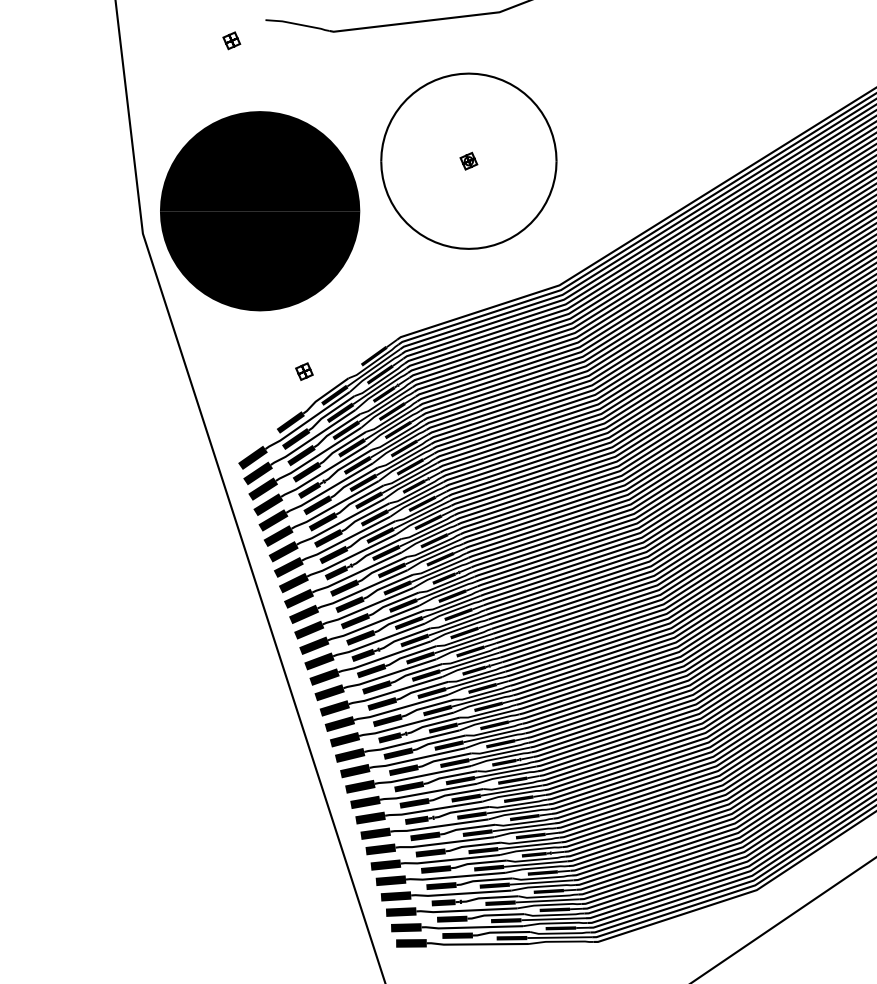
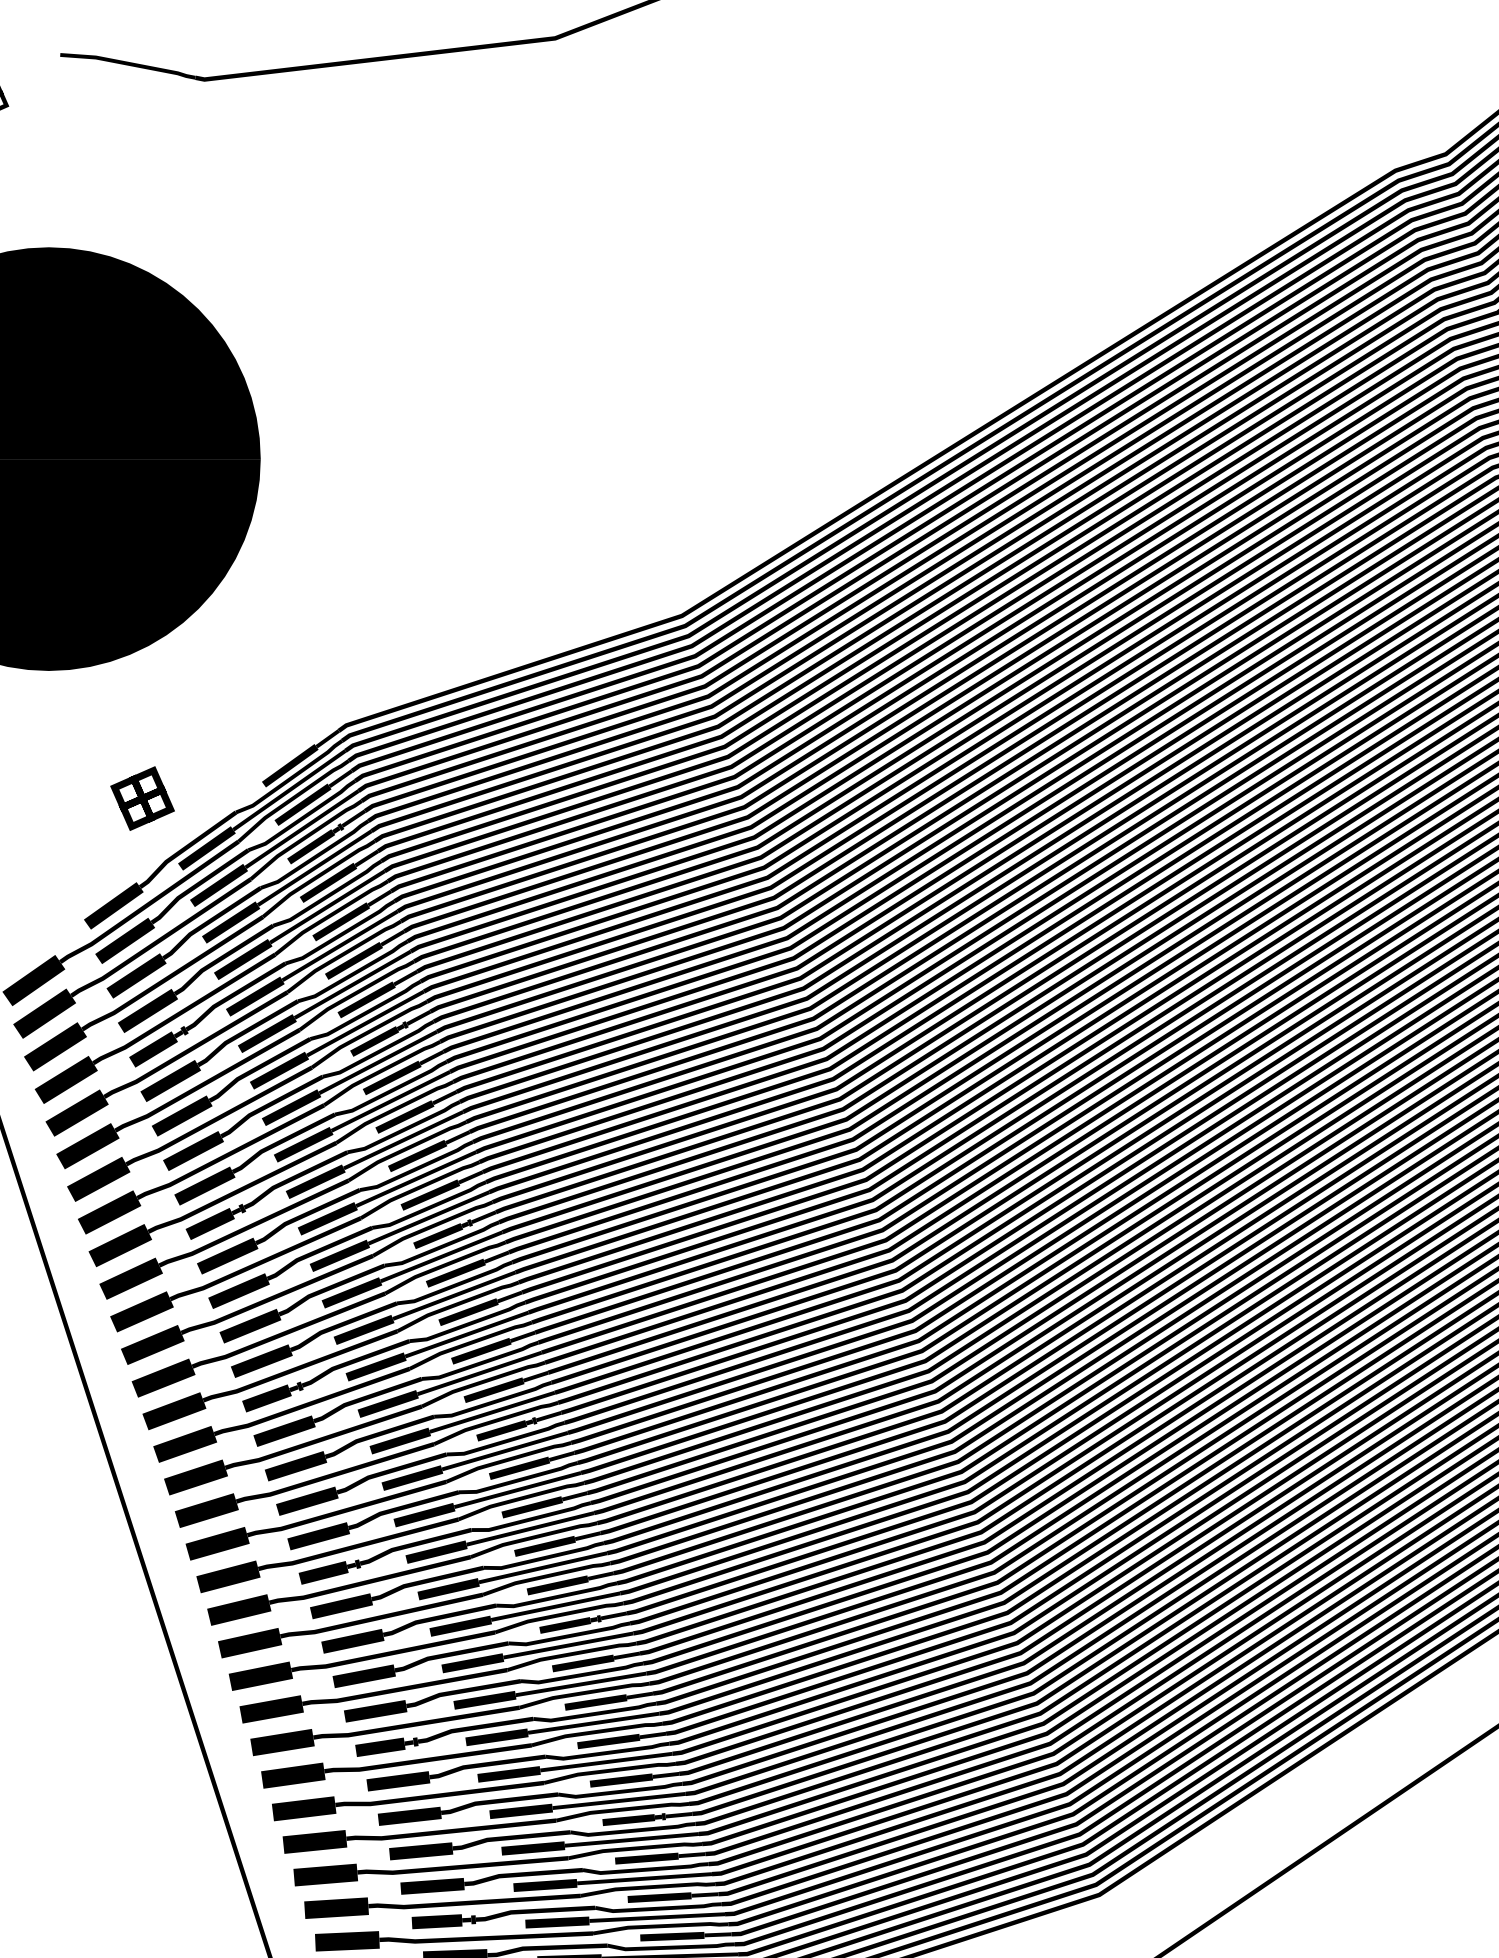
part: (468, 160) -> (489, 351), removed
part: (304, 371) -> (142, 798), size x1.6

